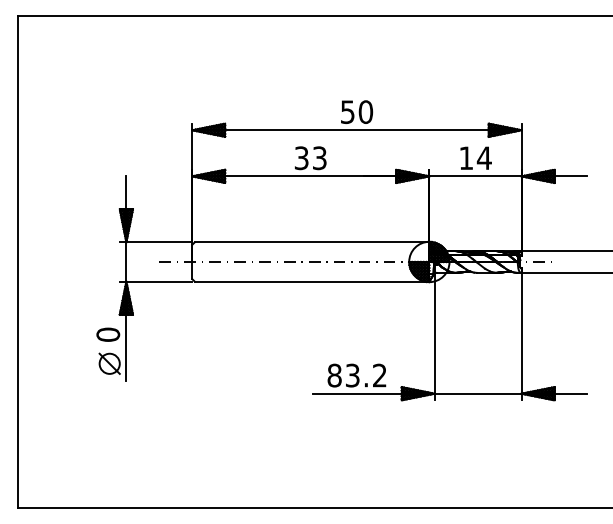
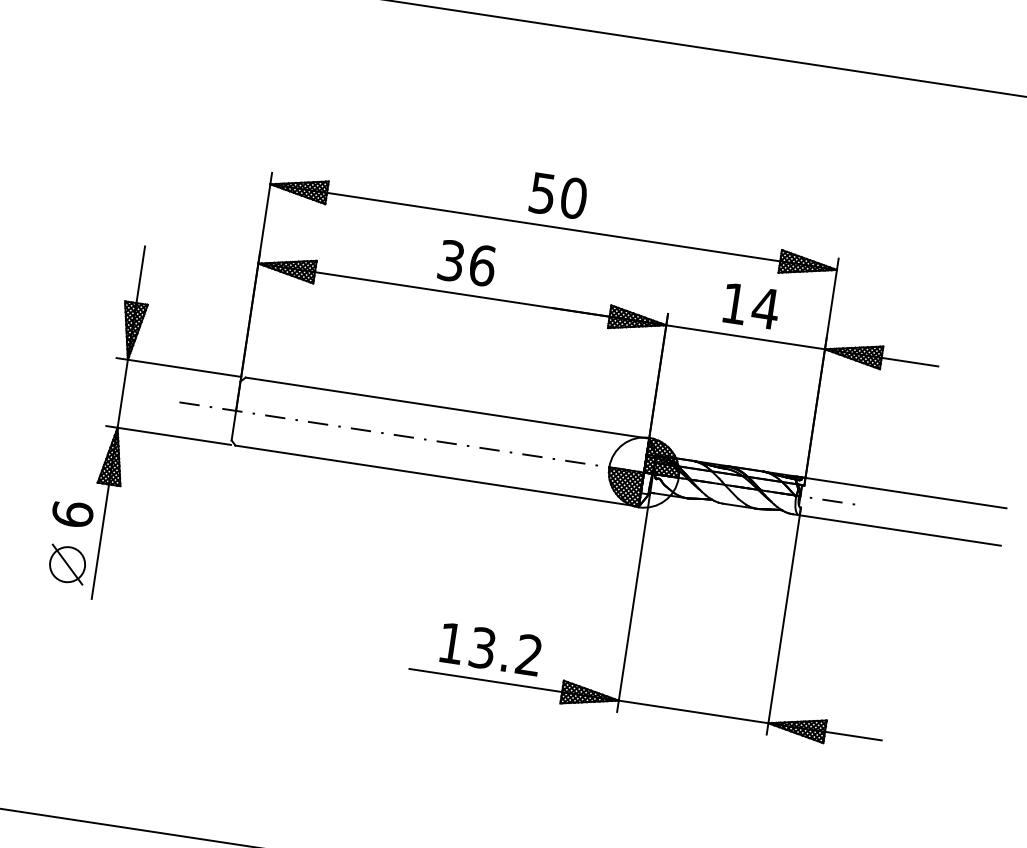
text: (319, 158) -> (481, 265), 33 -> 36
text: (107, 334) -> (71, 513), 0 -> 6
text: (334, 375) -> (451, 643), 83.2 -> 13.2

